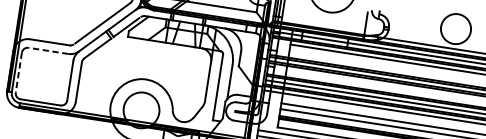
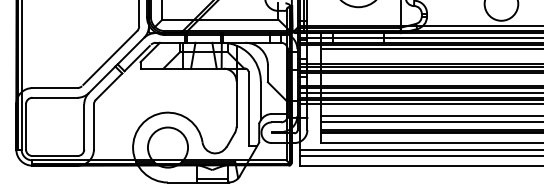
line: (48, 50) -> (54, 97), dashed -> solid
line: (19, 72) -> (26, 126), dashed -> solid

